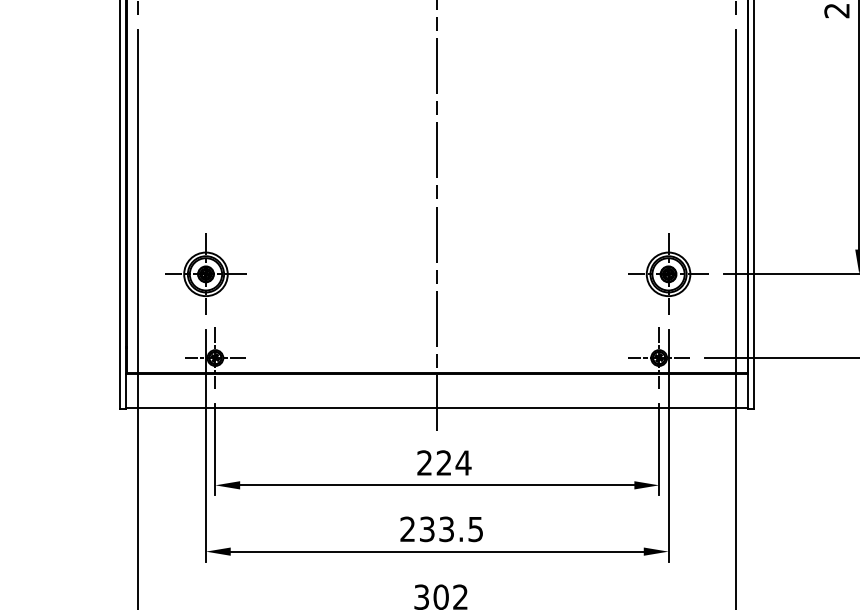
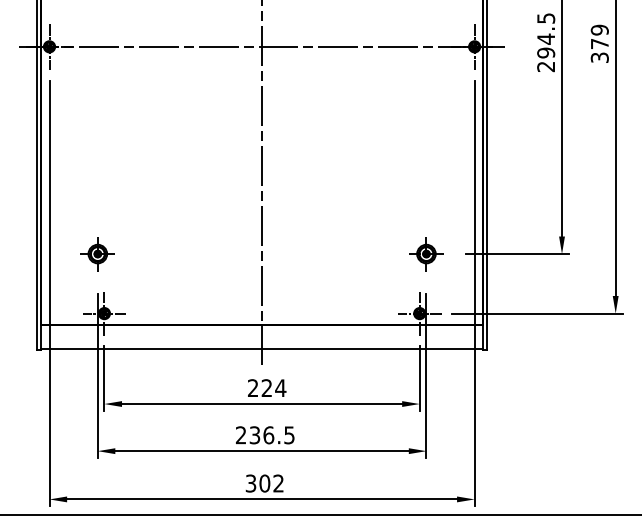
part: (205, 273) -> (97, 253), size x0.6
part: (668, 273) -> (426, 253), size x0.6
text: (446, 529) -> (268, 435), 233.5 -> 236.5

